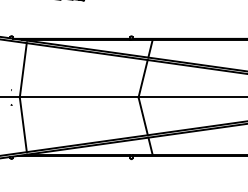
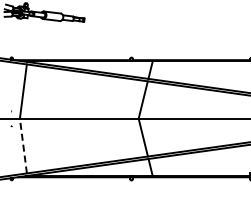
line: (23, 125) -> (23, 146), solid -> dashed

